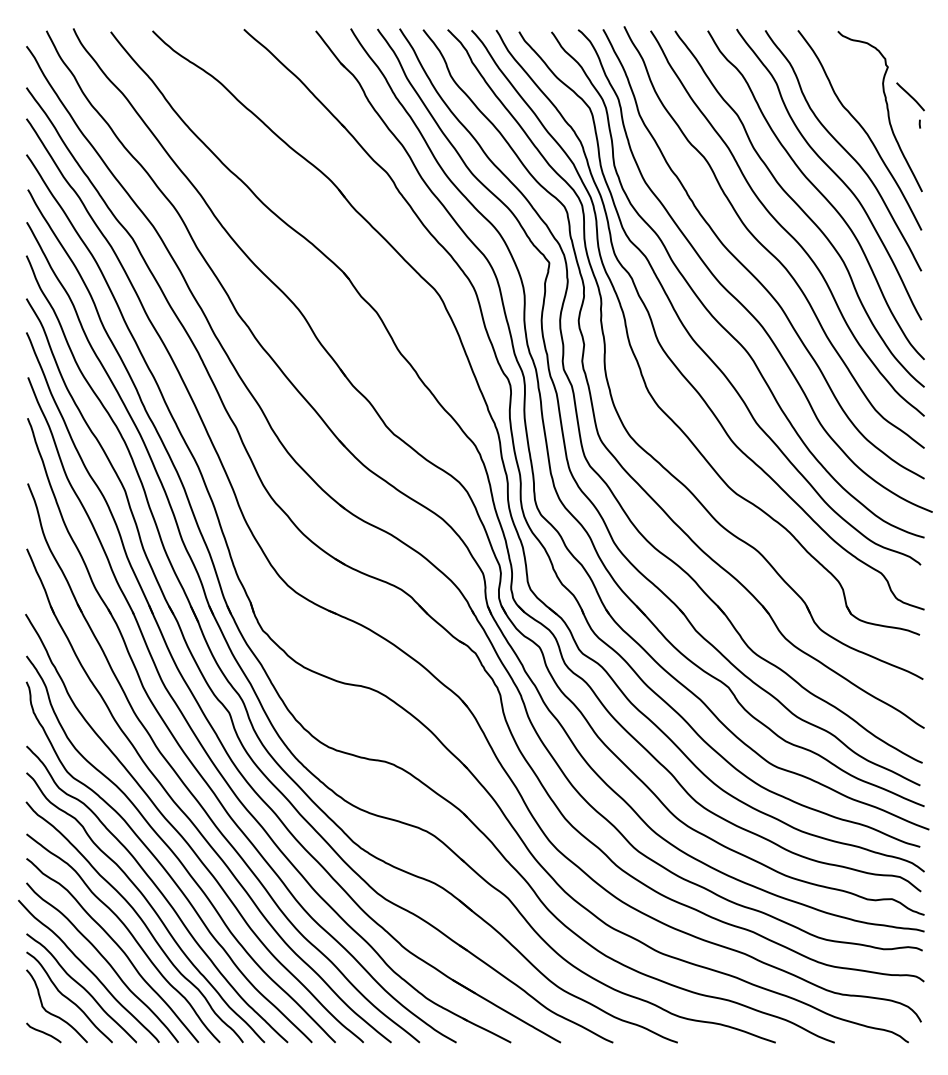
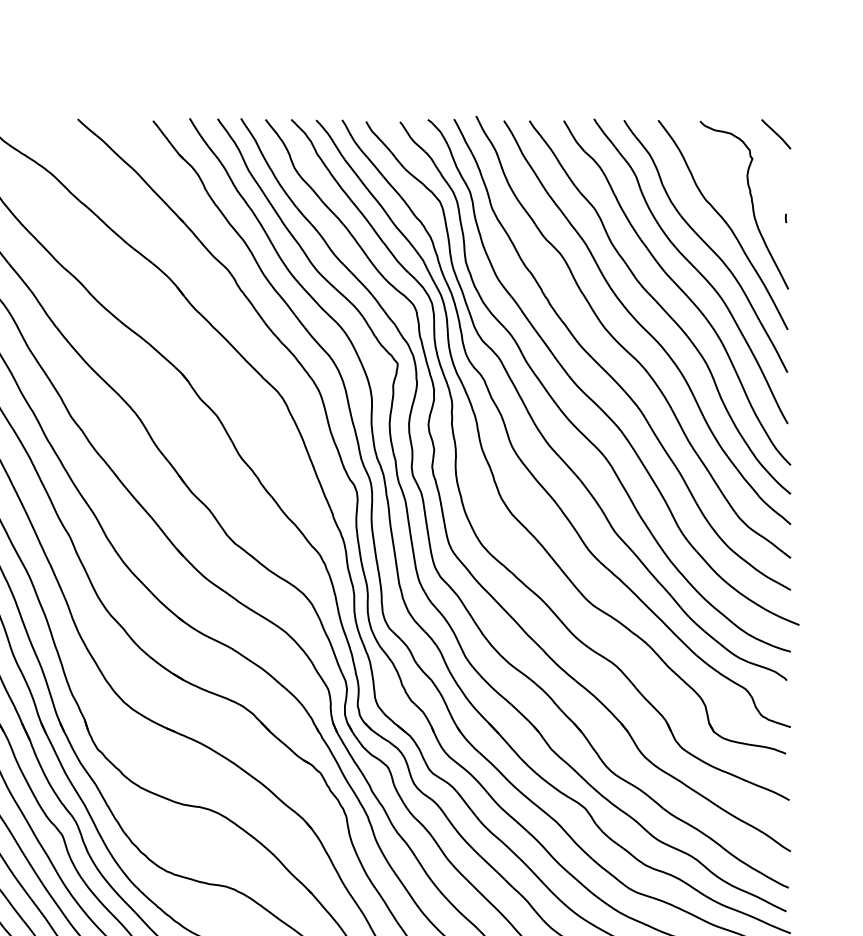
line: (910, 96) -> (776, 133), moved

